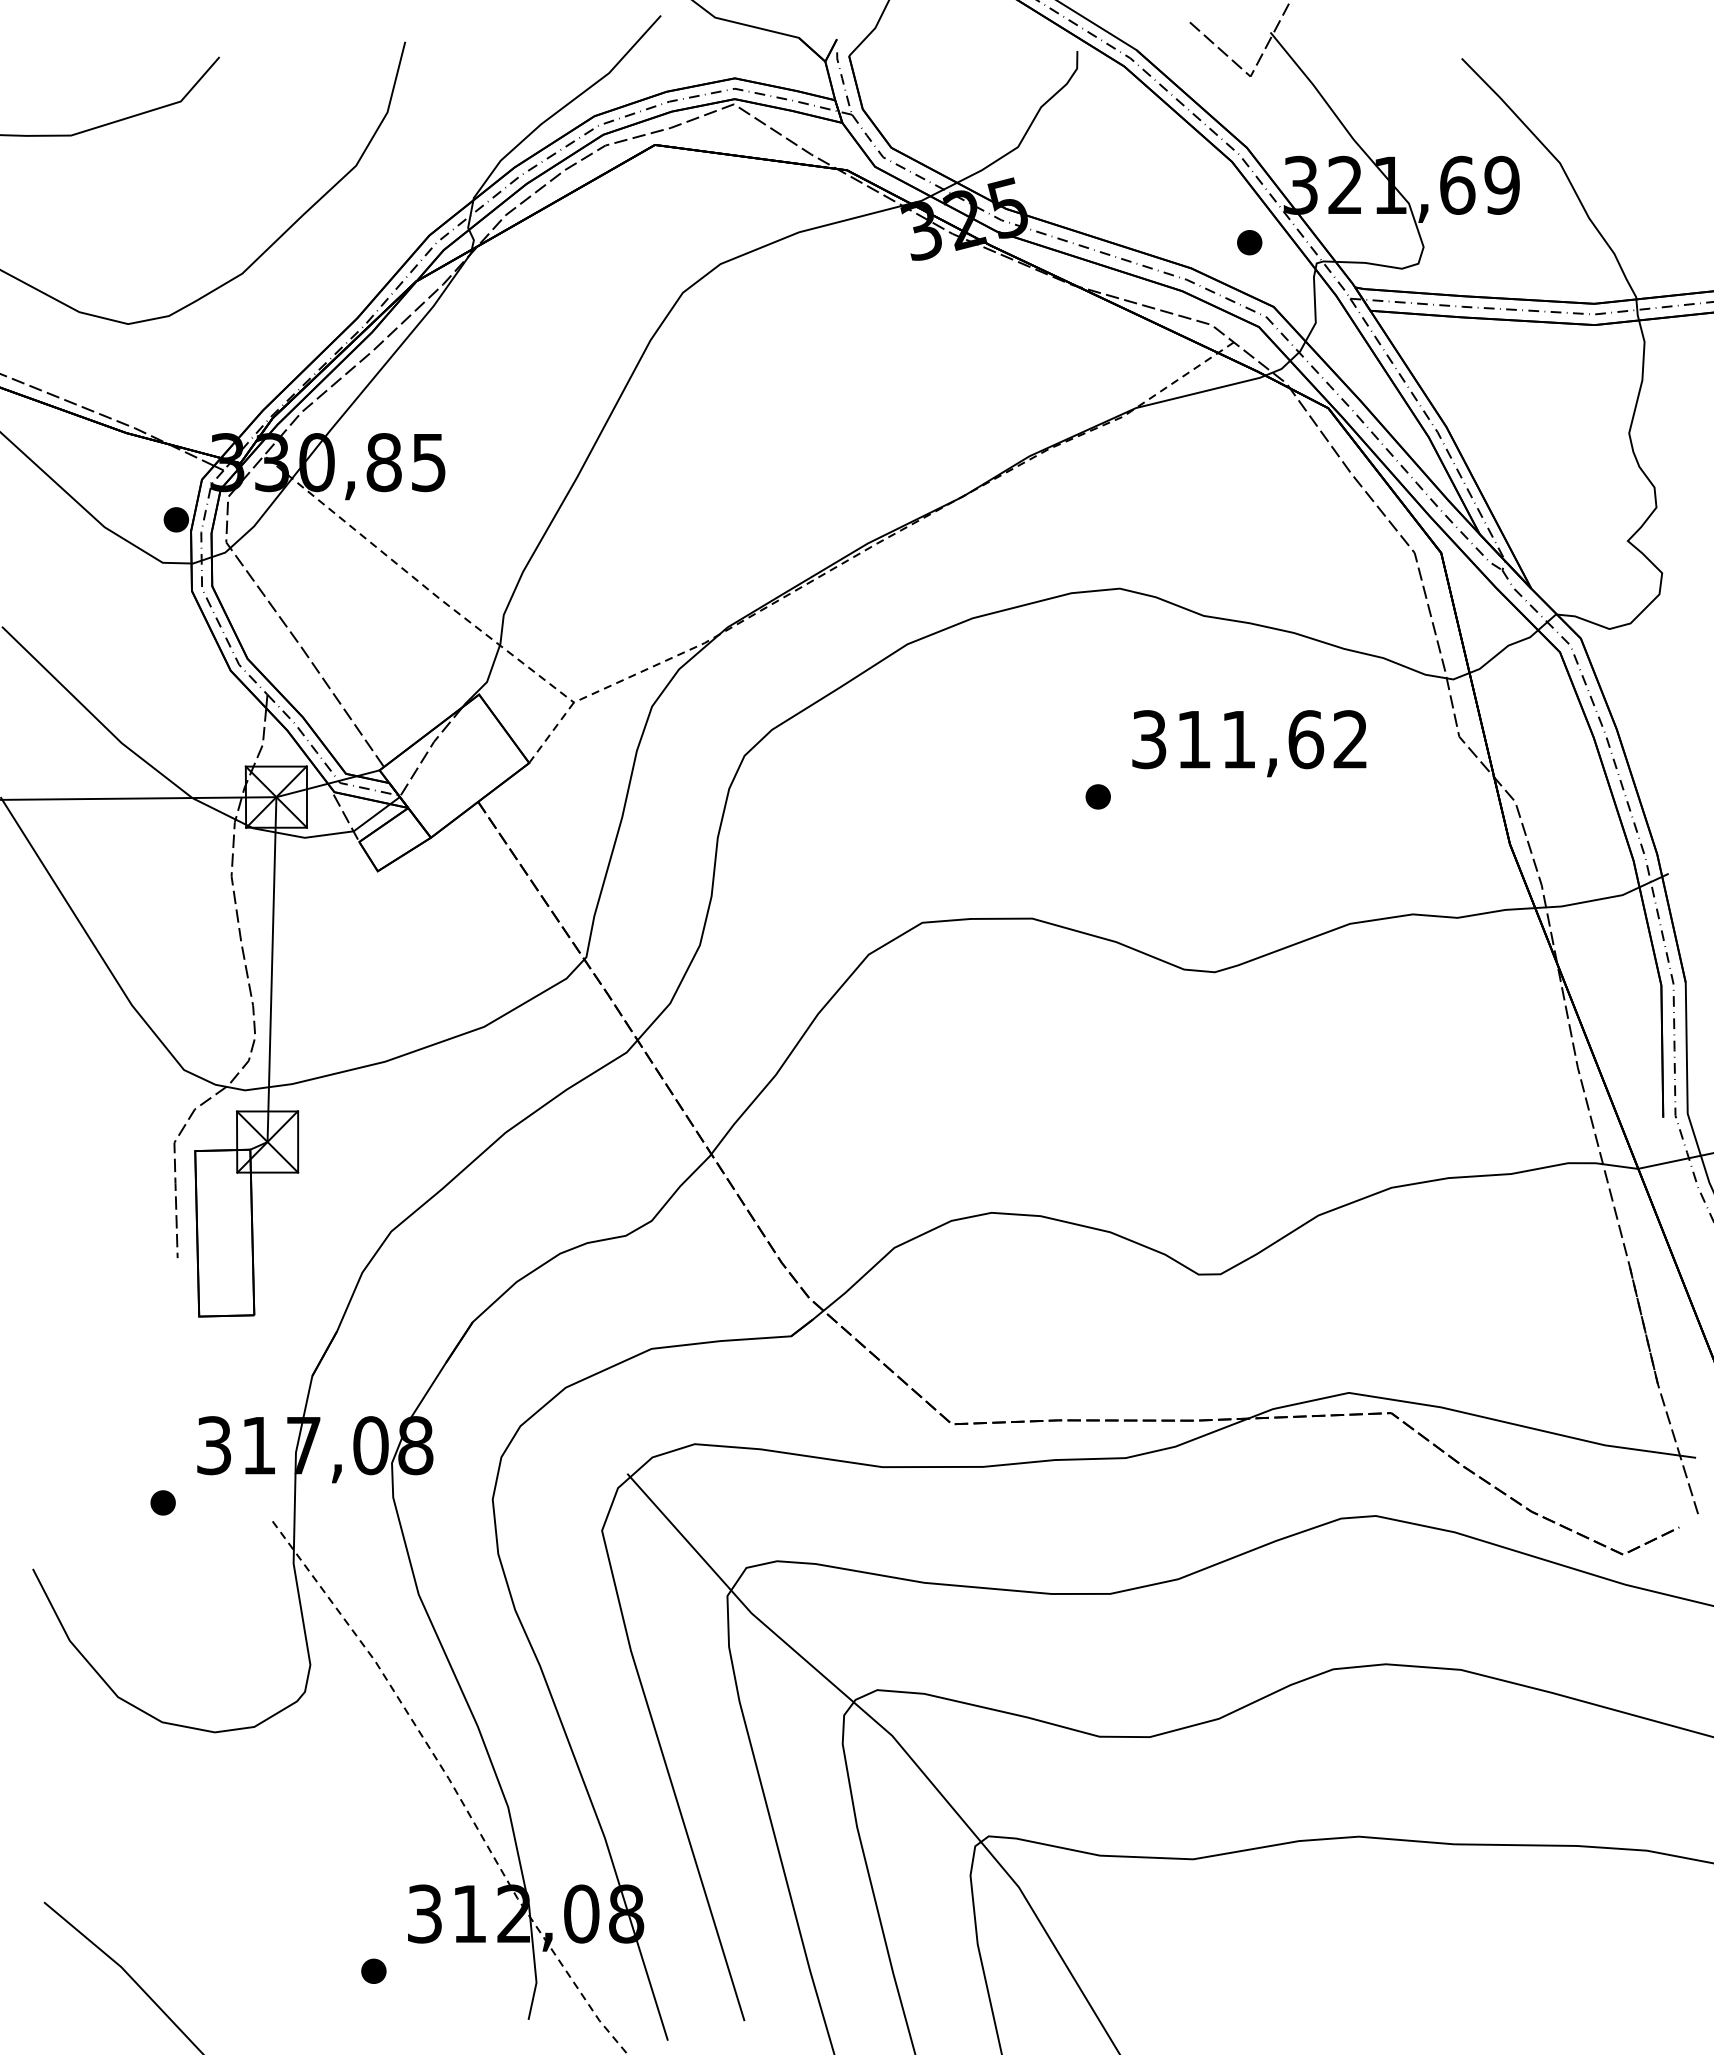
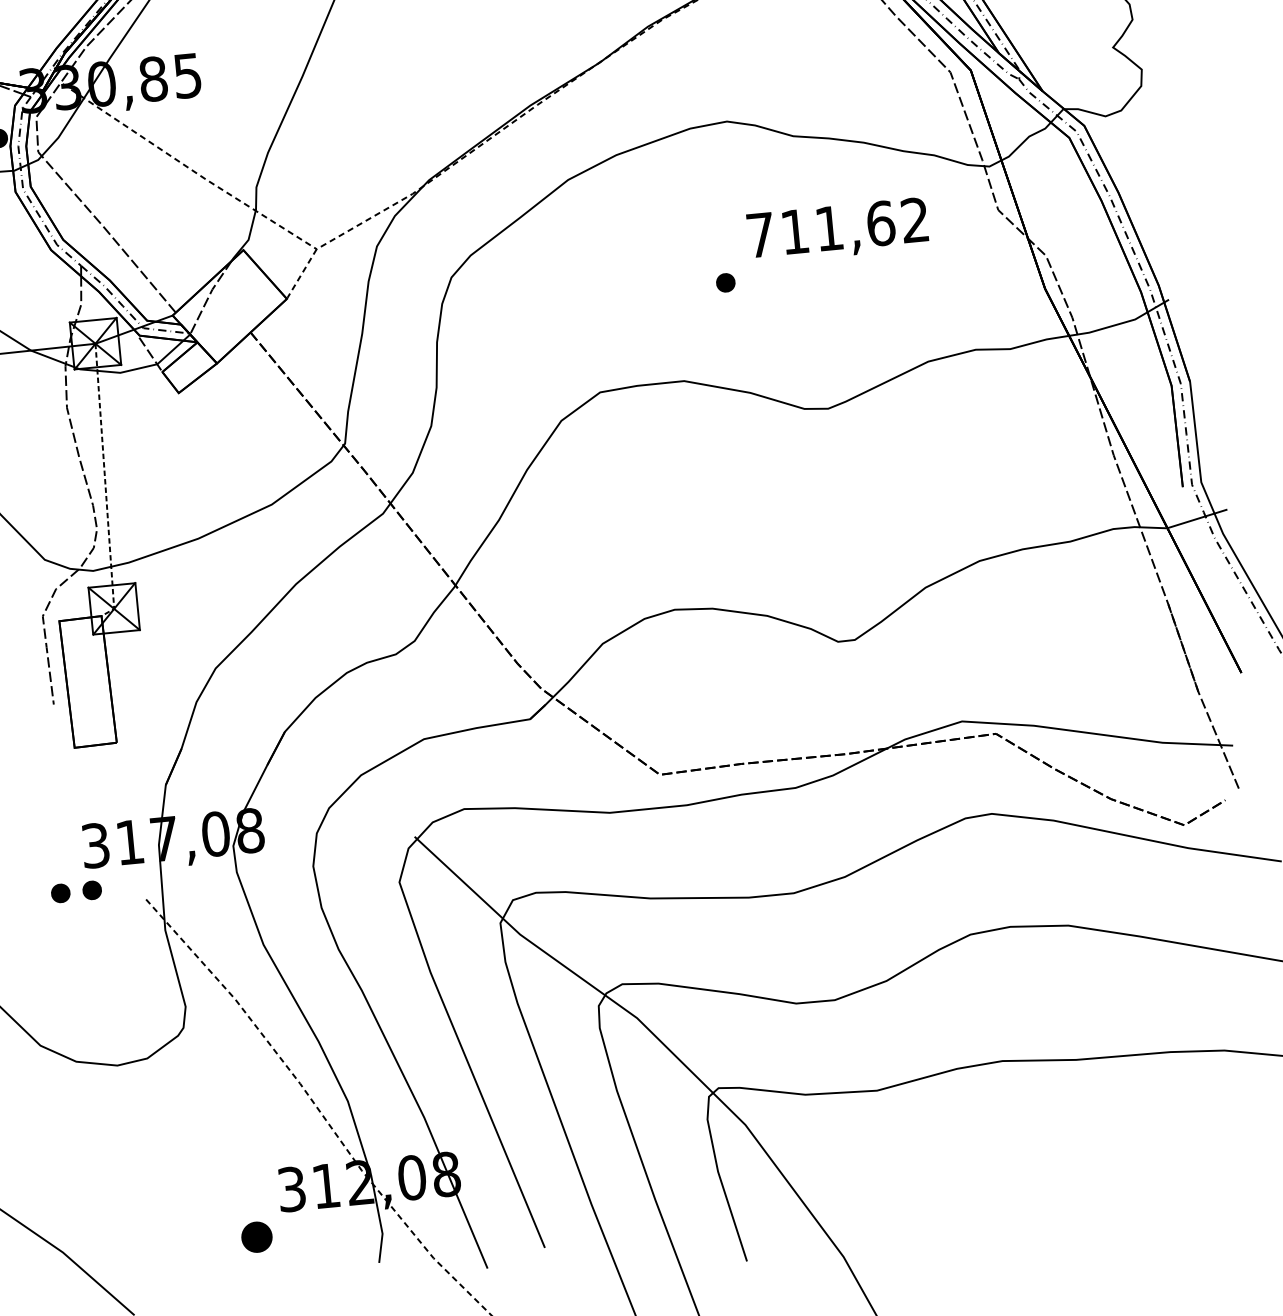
text: (1149, 739) -> (760, 235), 311,62 -> 711,62
line: (271, 980) -> (105, 484), solid -> dashed
part: (203, 1502) -> (91, 890), added
part: (373, 1970) -> (256, 1236), size x1.6

